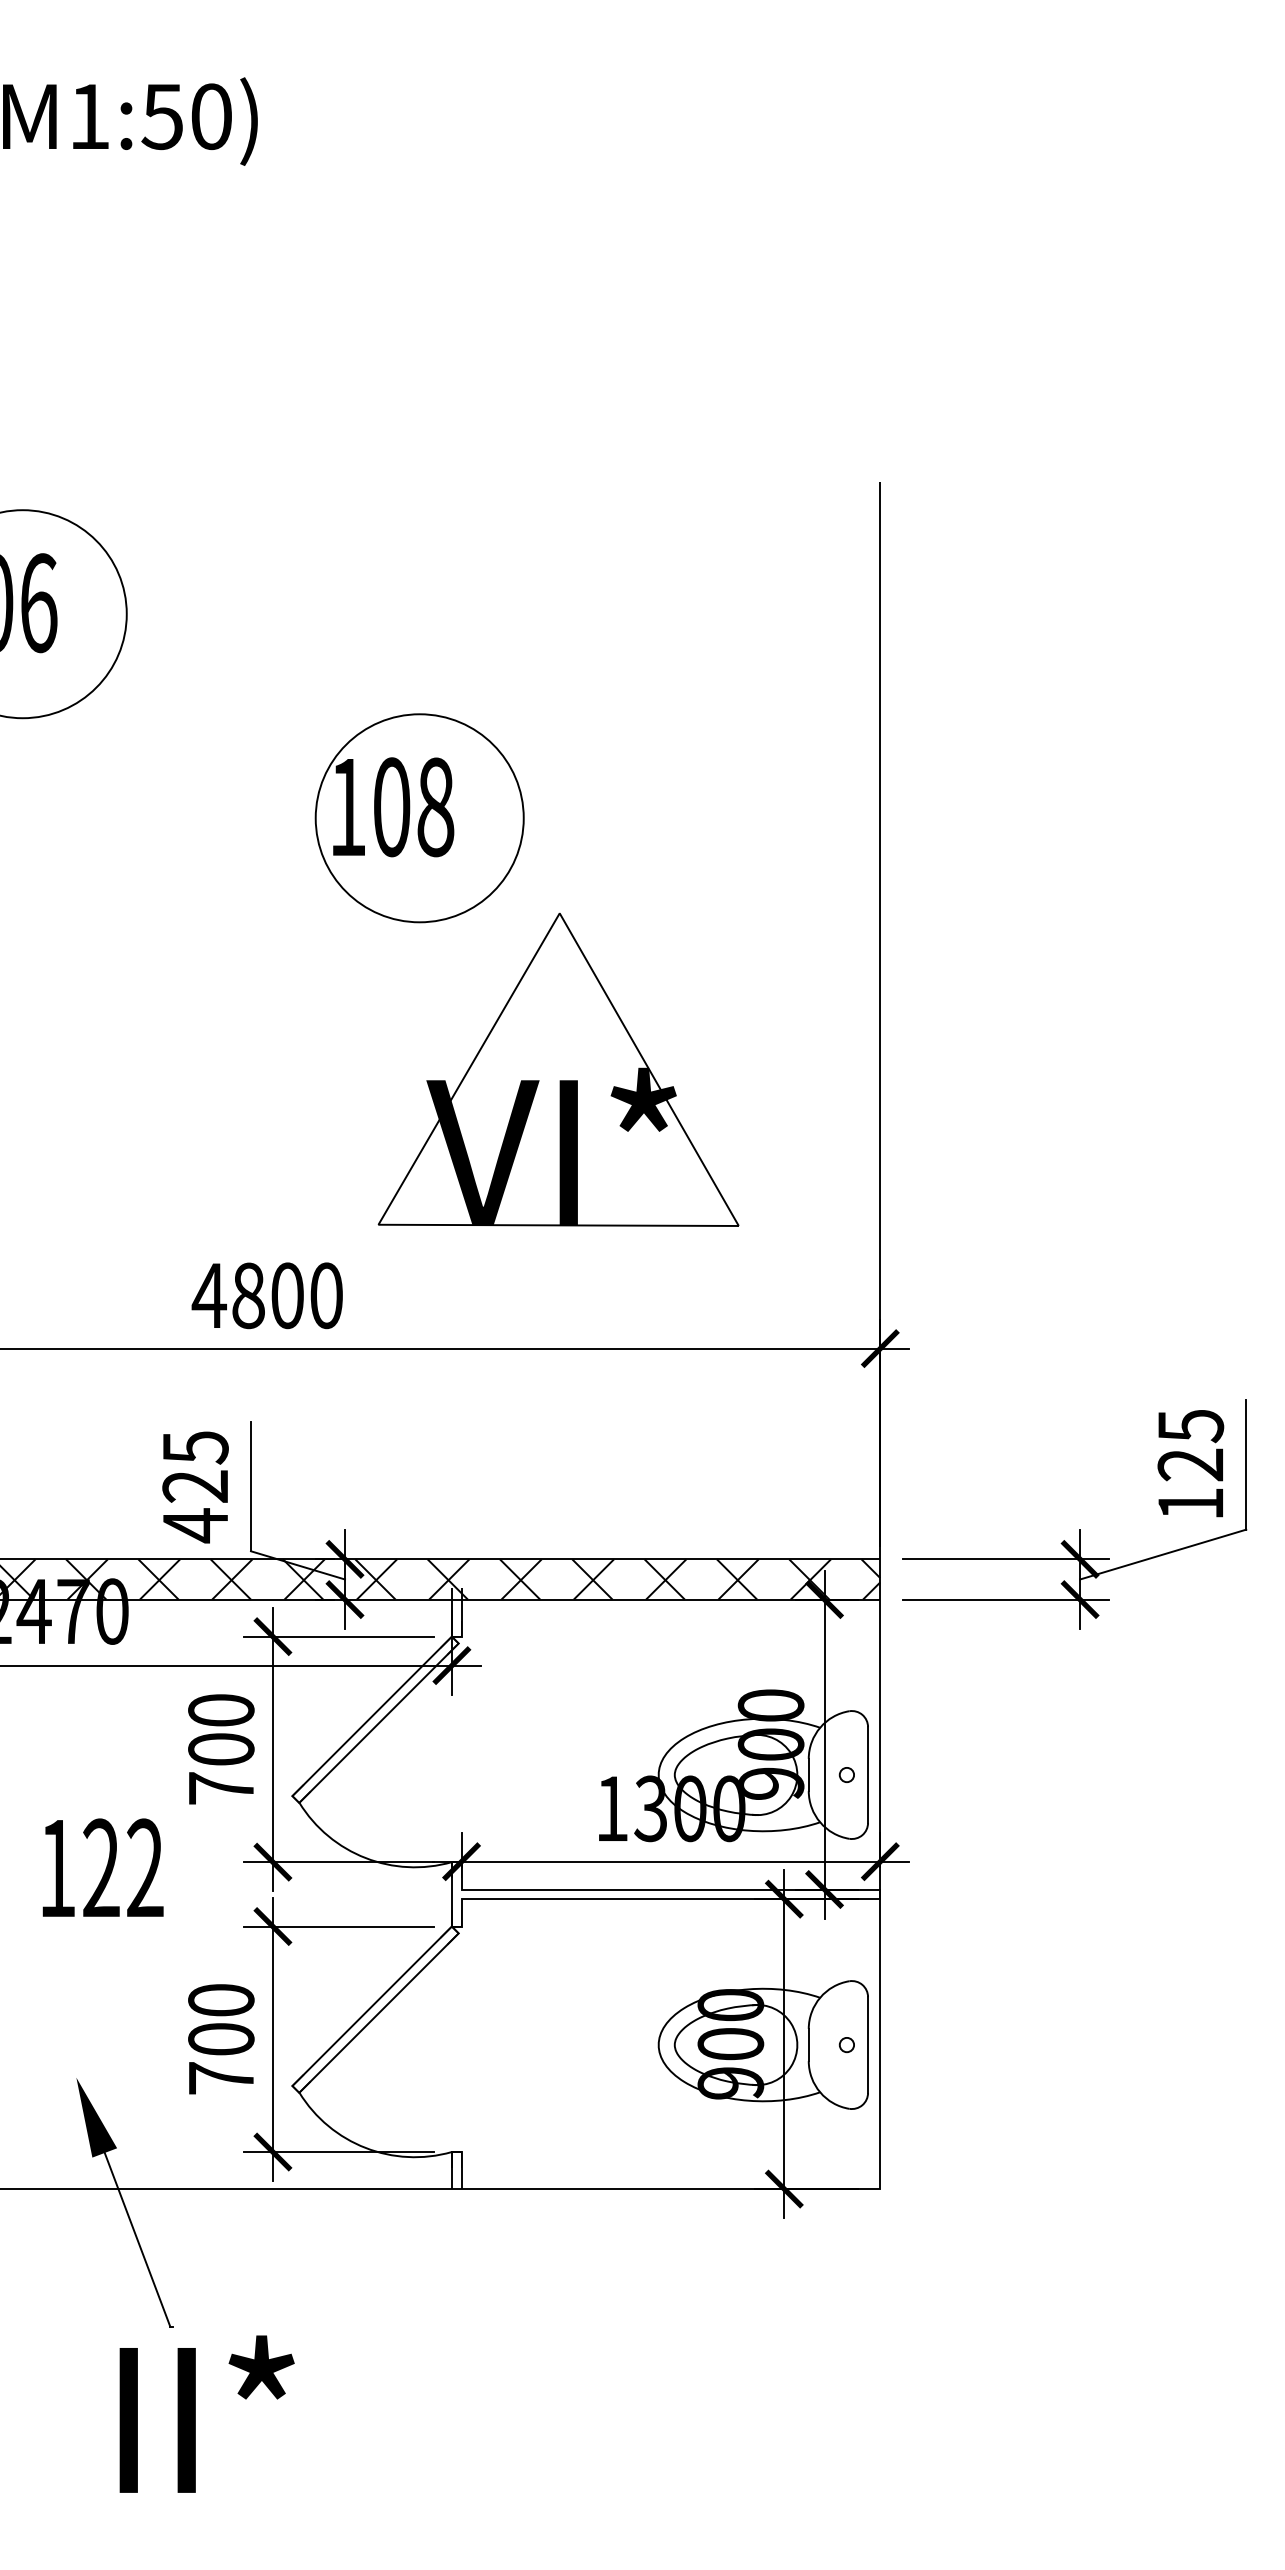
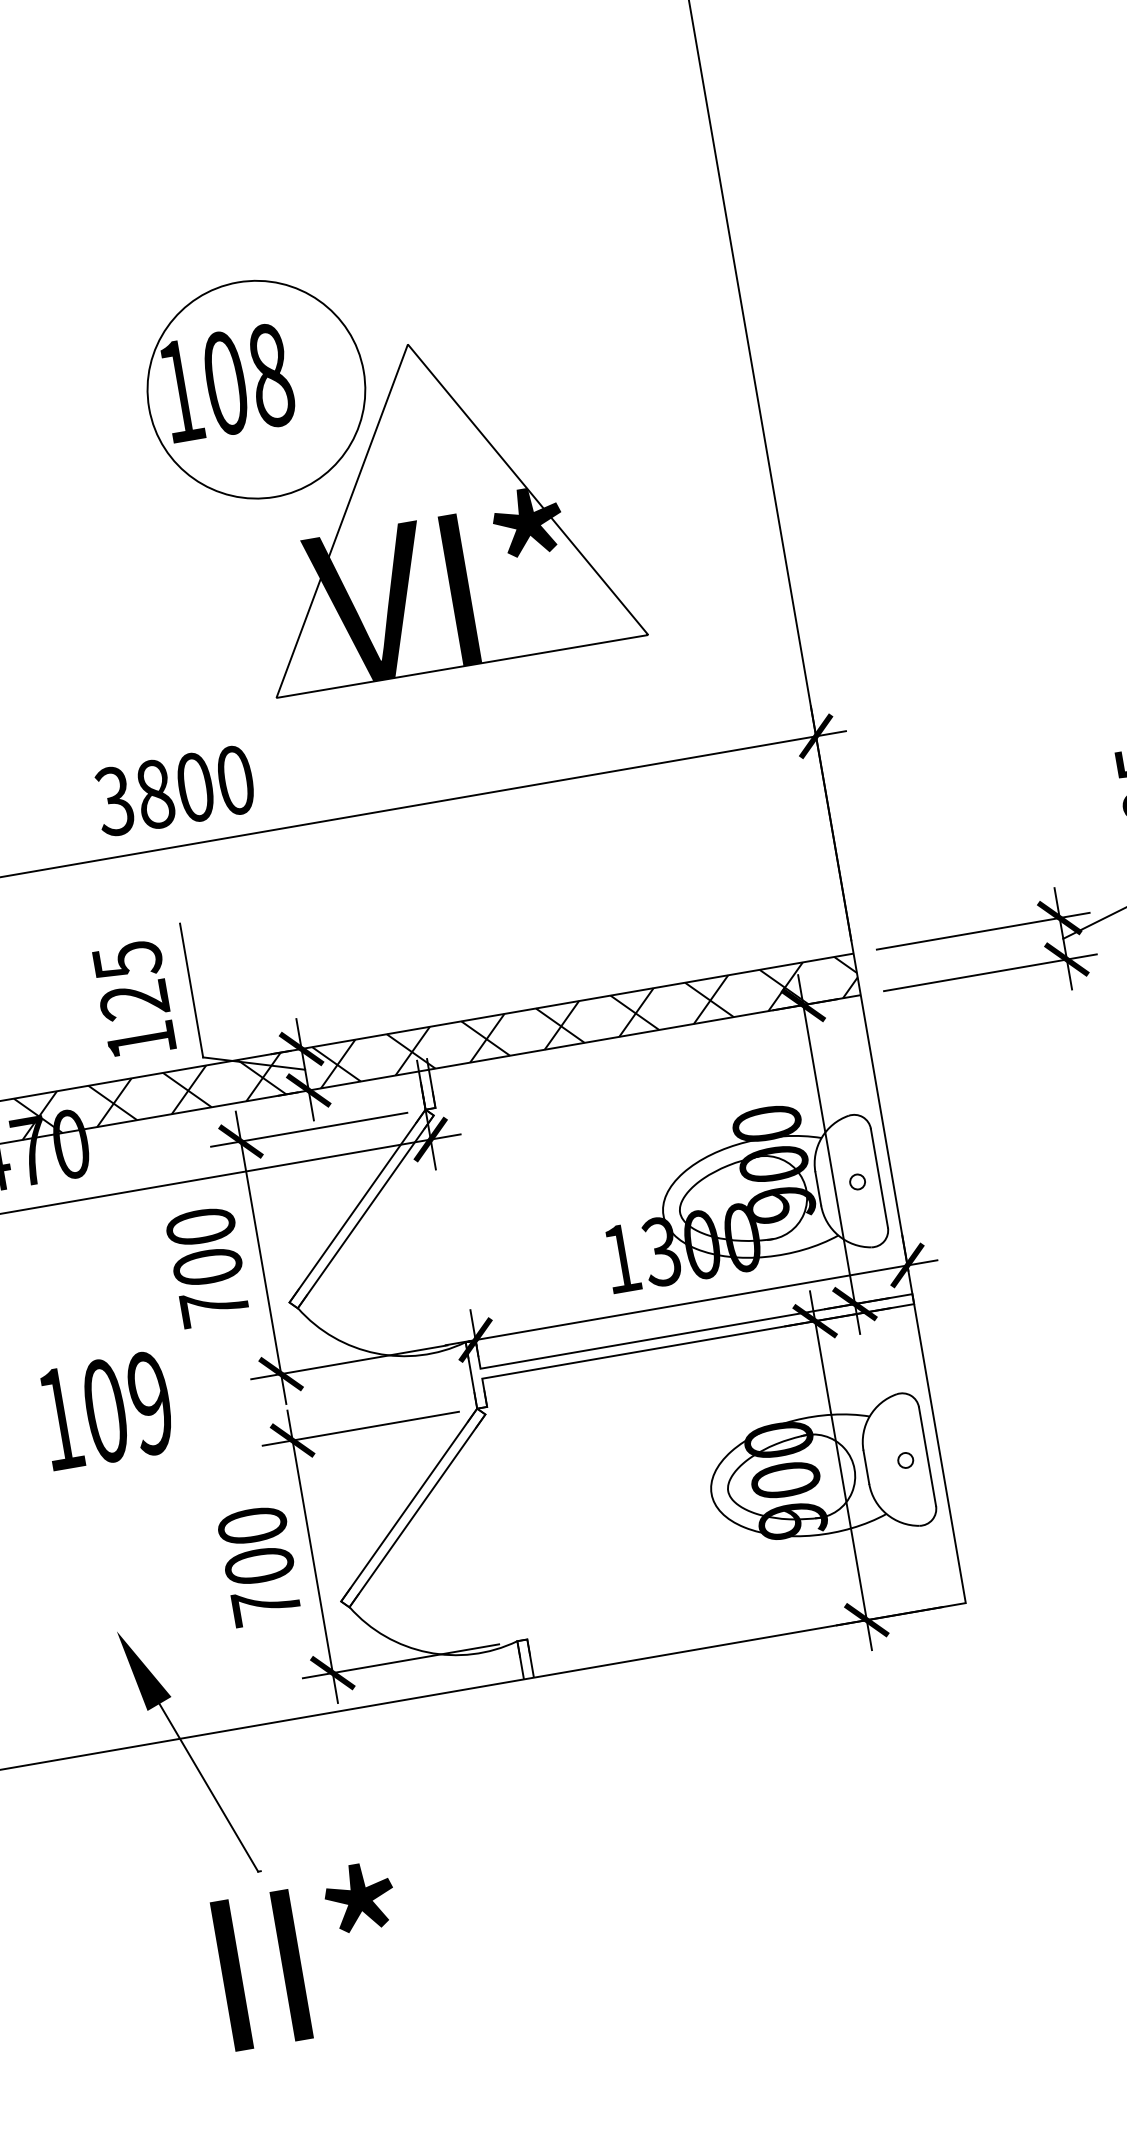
part: (419, 818) -> (256, 389), moved
text: (208, 1295) -> (113, 801), 4800 -> 3800
text: (195, 1525) -> (141, 1040), 425 -> 125
text: (123, 1868) -> (128, 1407), 122 -> 109

